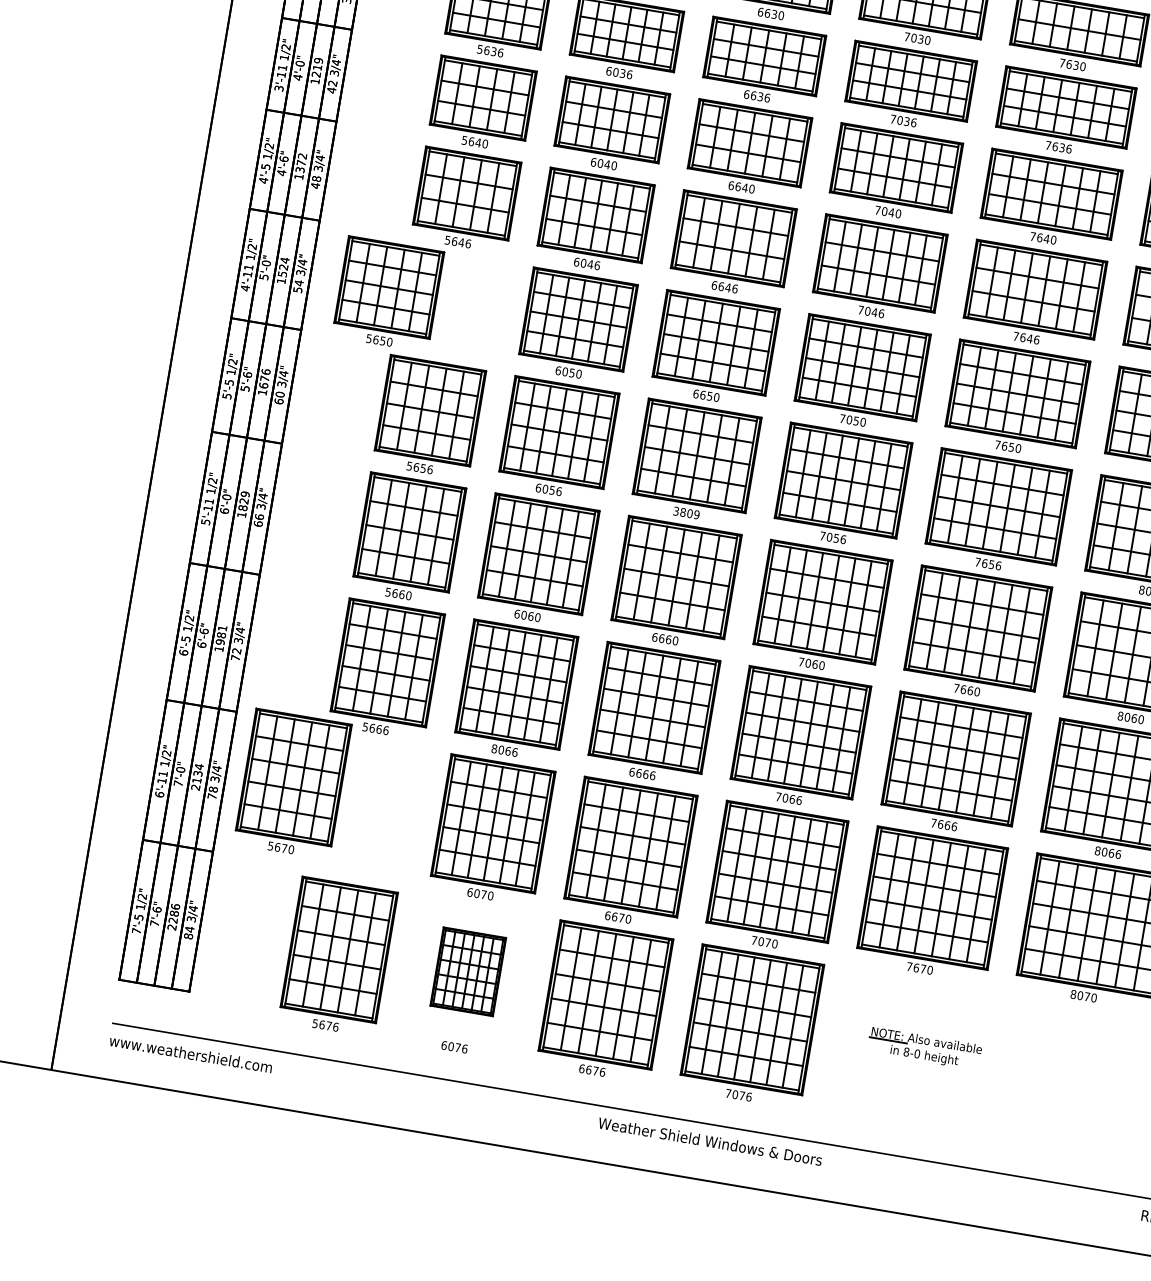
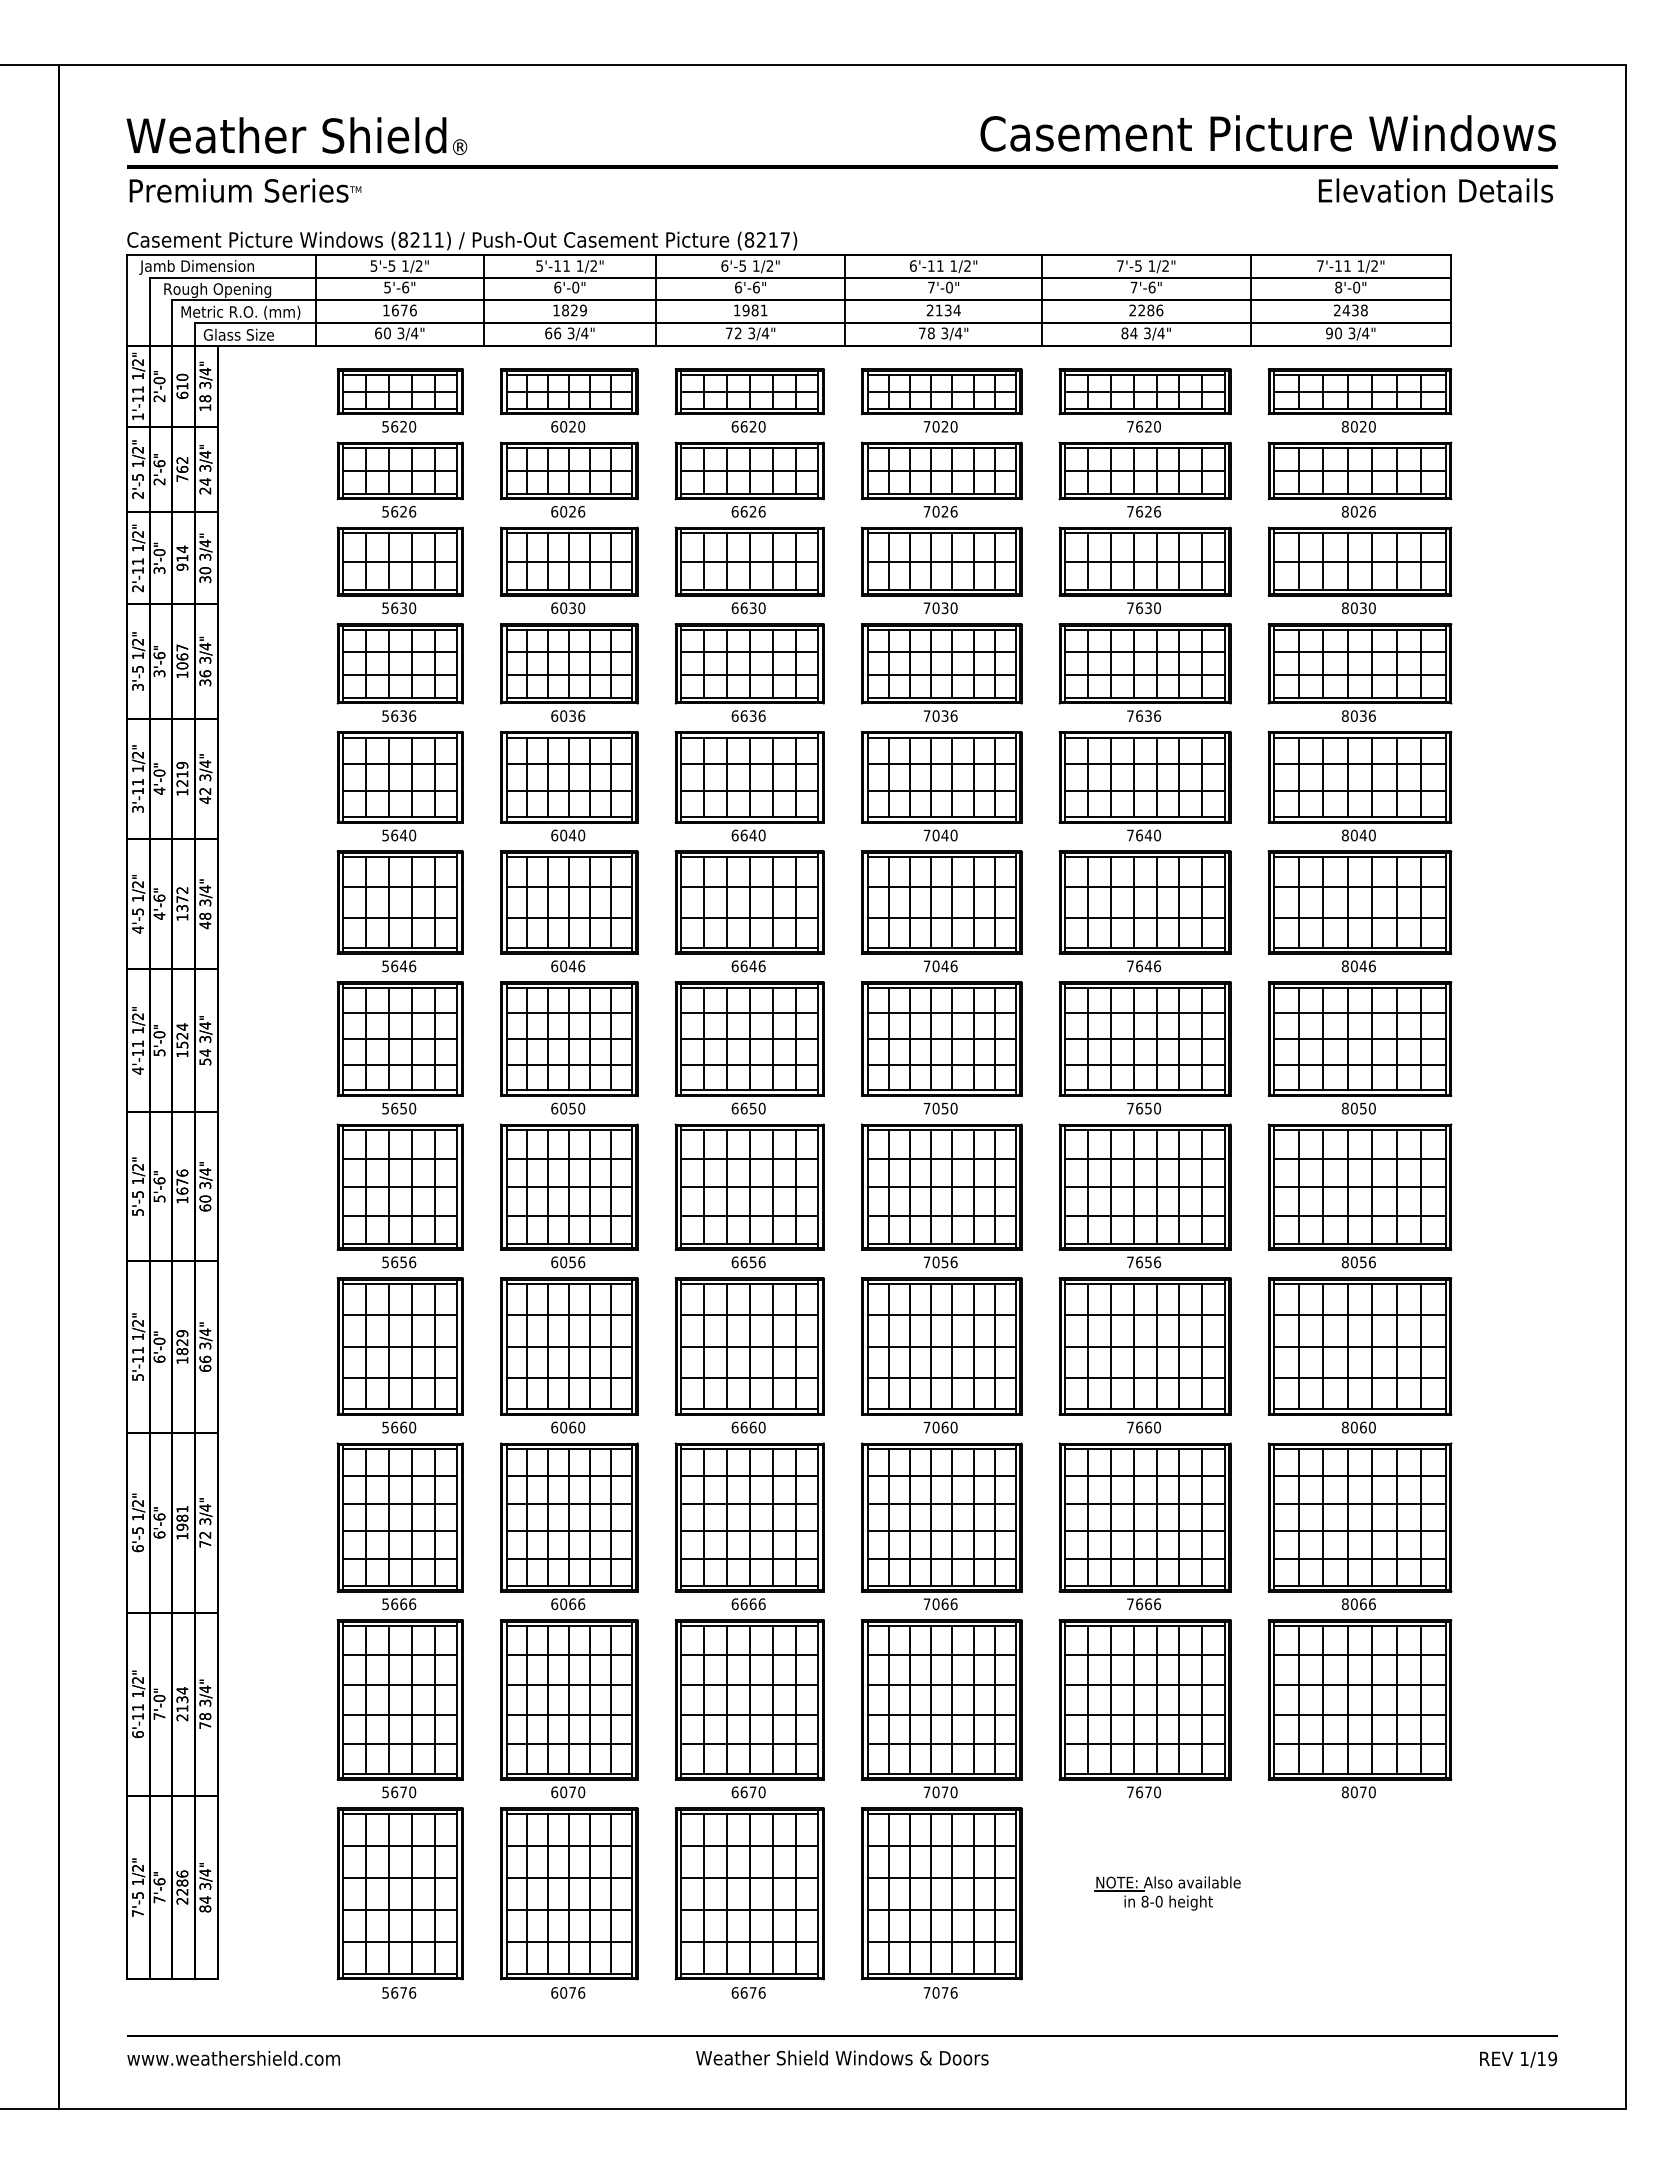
part: (387, 293) -> (399, 1047), moved
text: (686, 513) -> (748, 1262), 3809 -> 6656
text: (494, 748) -> (554, 1603), 8066 -> 6066
part: (292, 783) -> (399, 1708), moved
part: (468, 971) -> (569, 1893), size x1.67
text: (710, 1141) -> (842, 2057), moved

